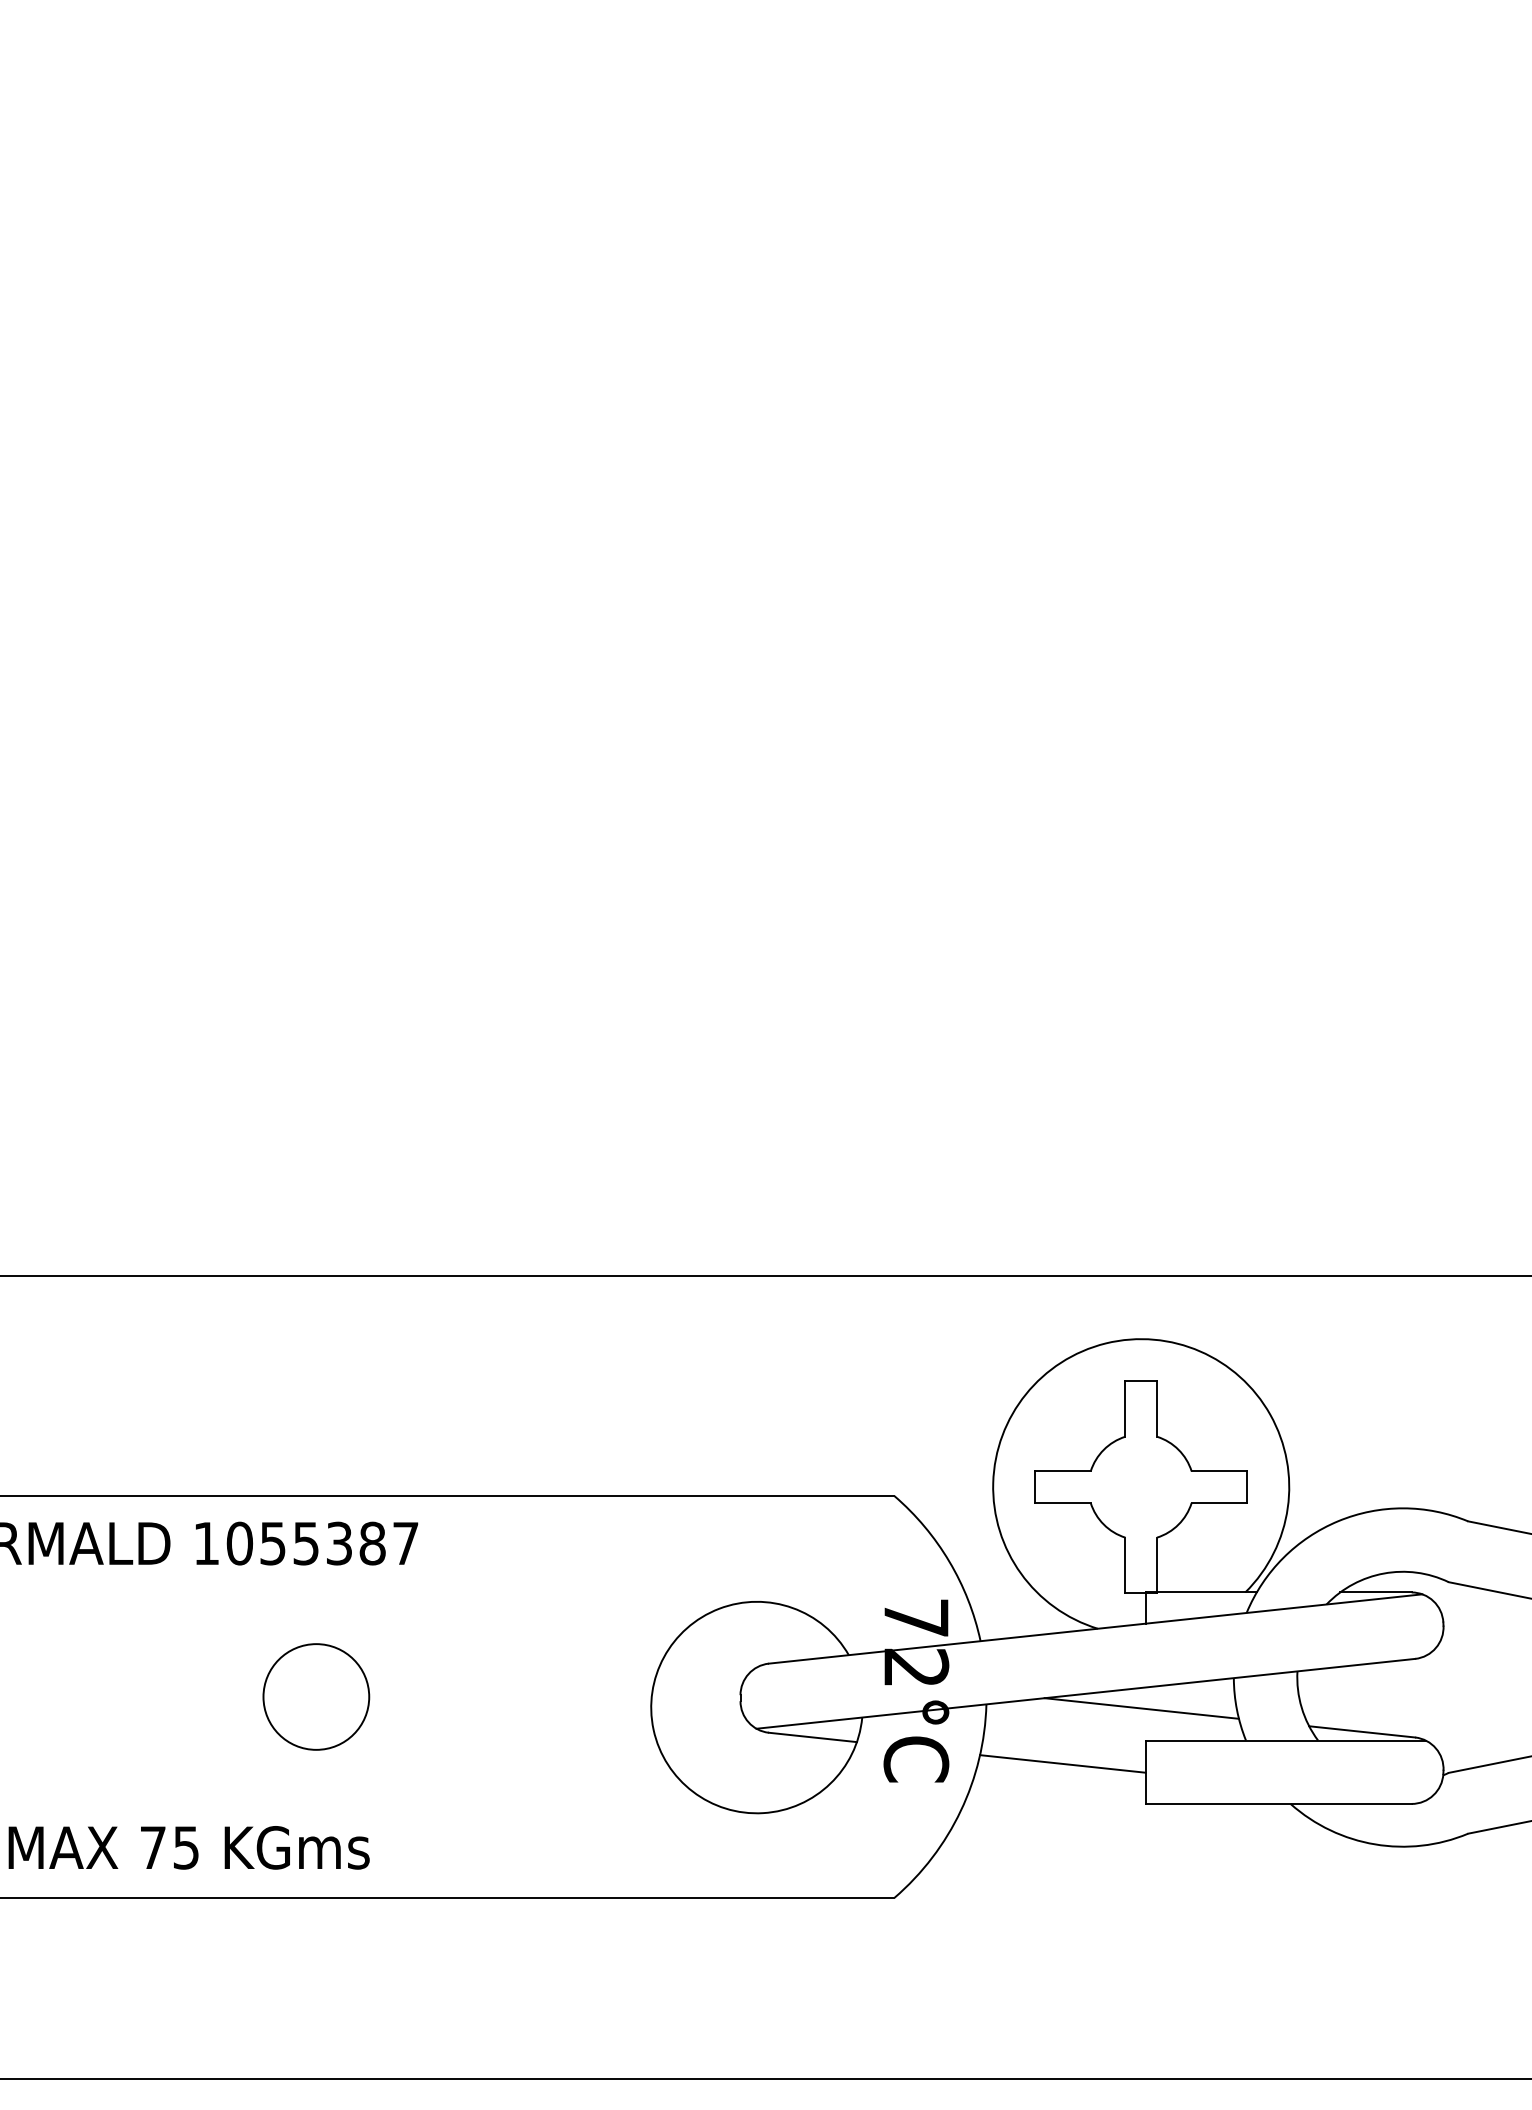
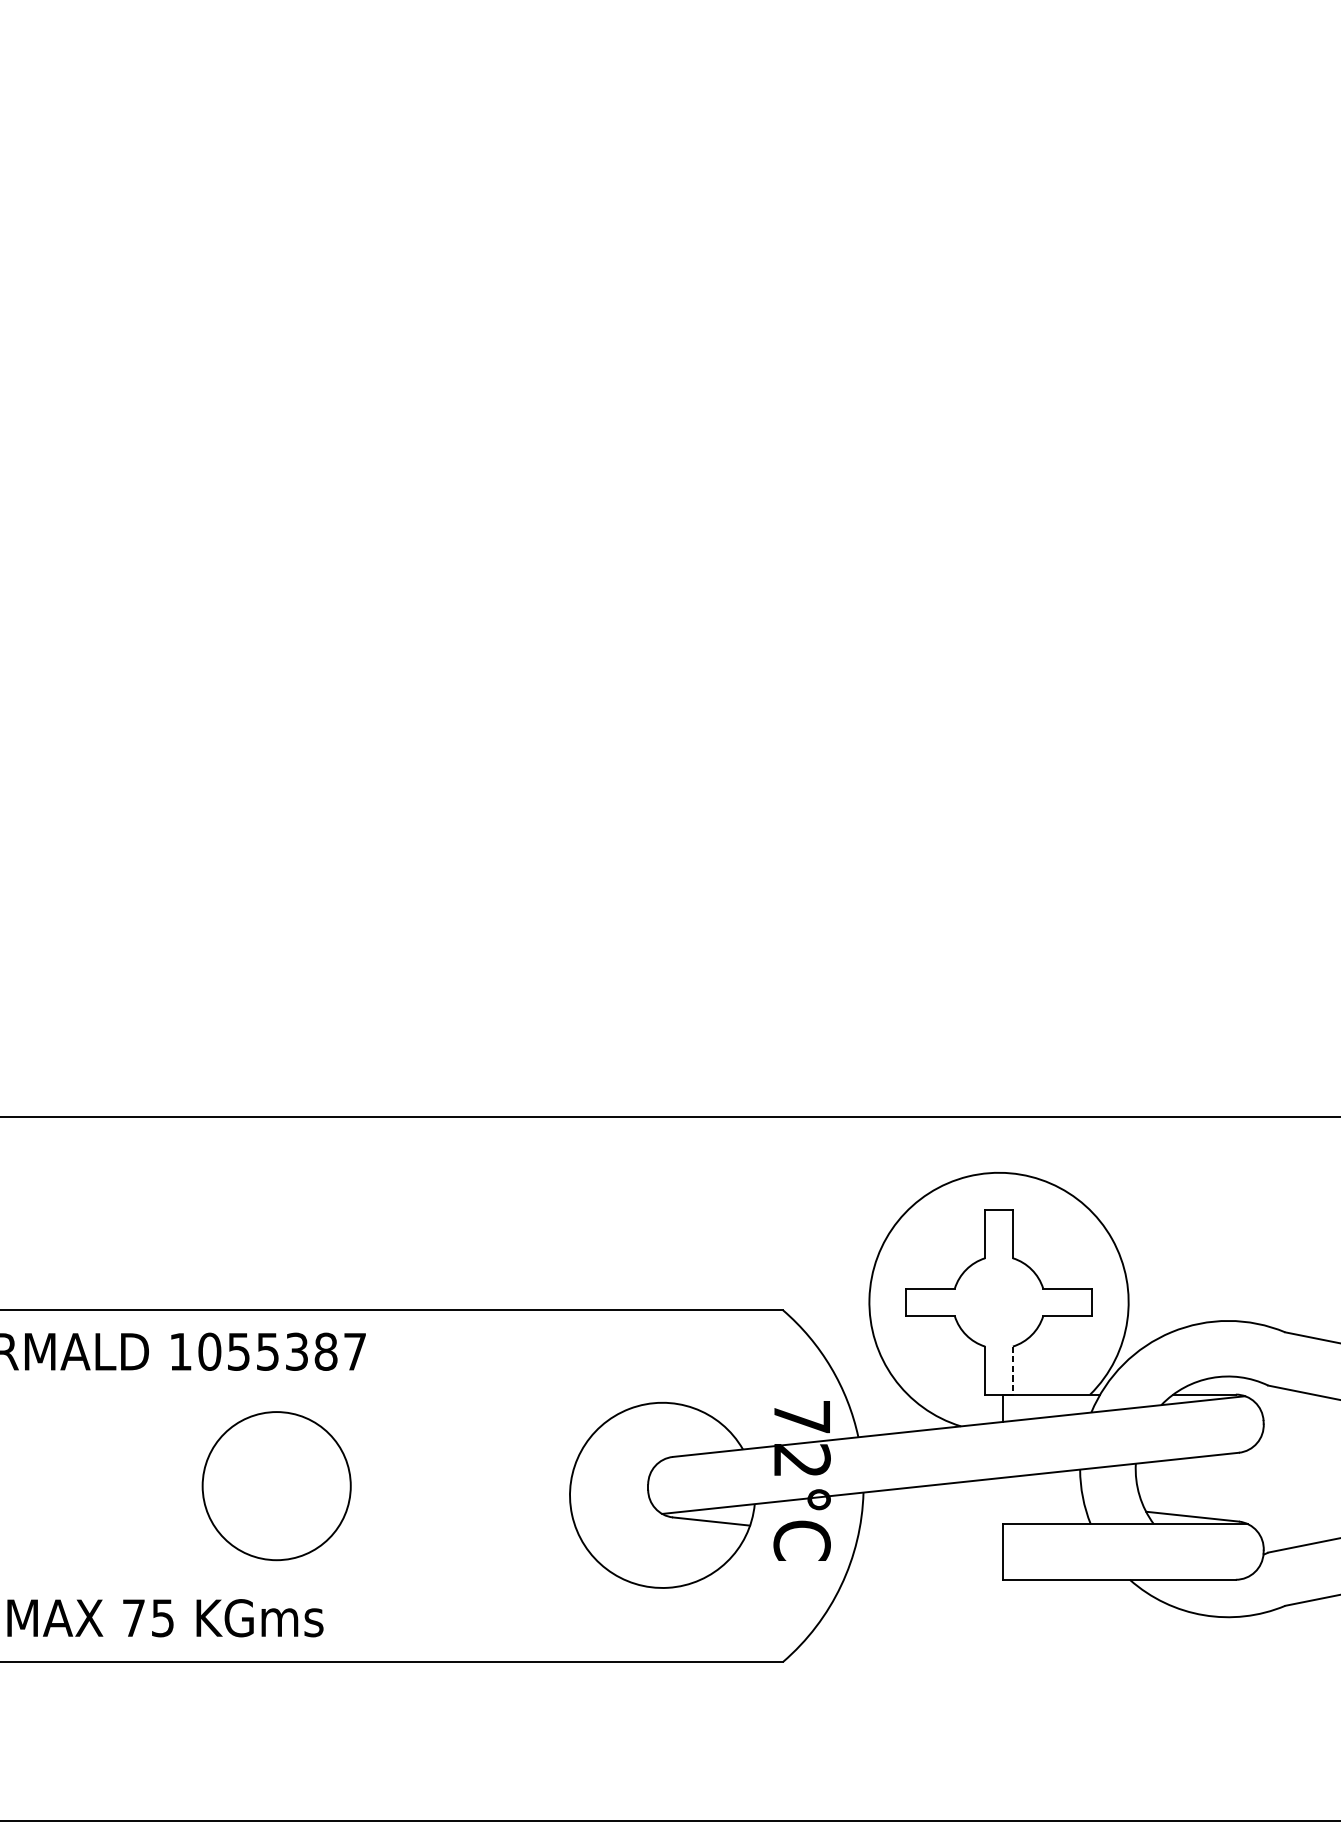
line: (1157, 1565) -> (1013, 1370), solid -> dashed
circle: (316, 1696) -> (276, 1485), size x1.6
line: (1141, 1708) -> (999, 1496), removed
line: (1062, 1763) -> (930, 1544), removed

